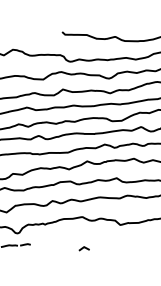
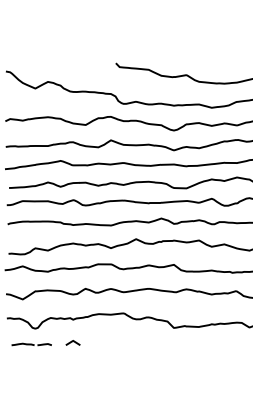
line: (83, 248) -> (72, 342), moved

